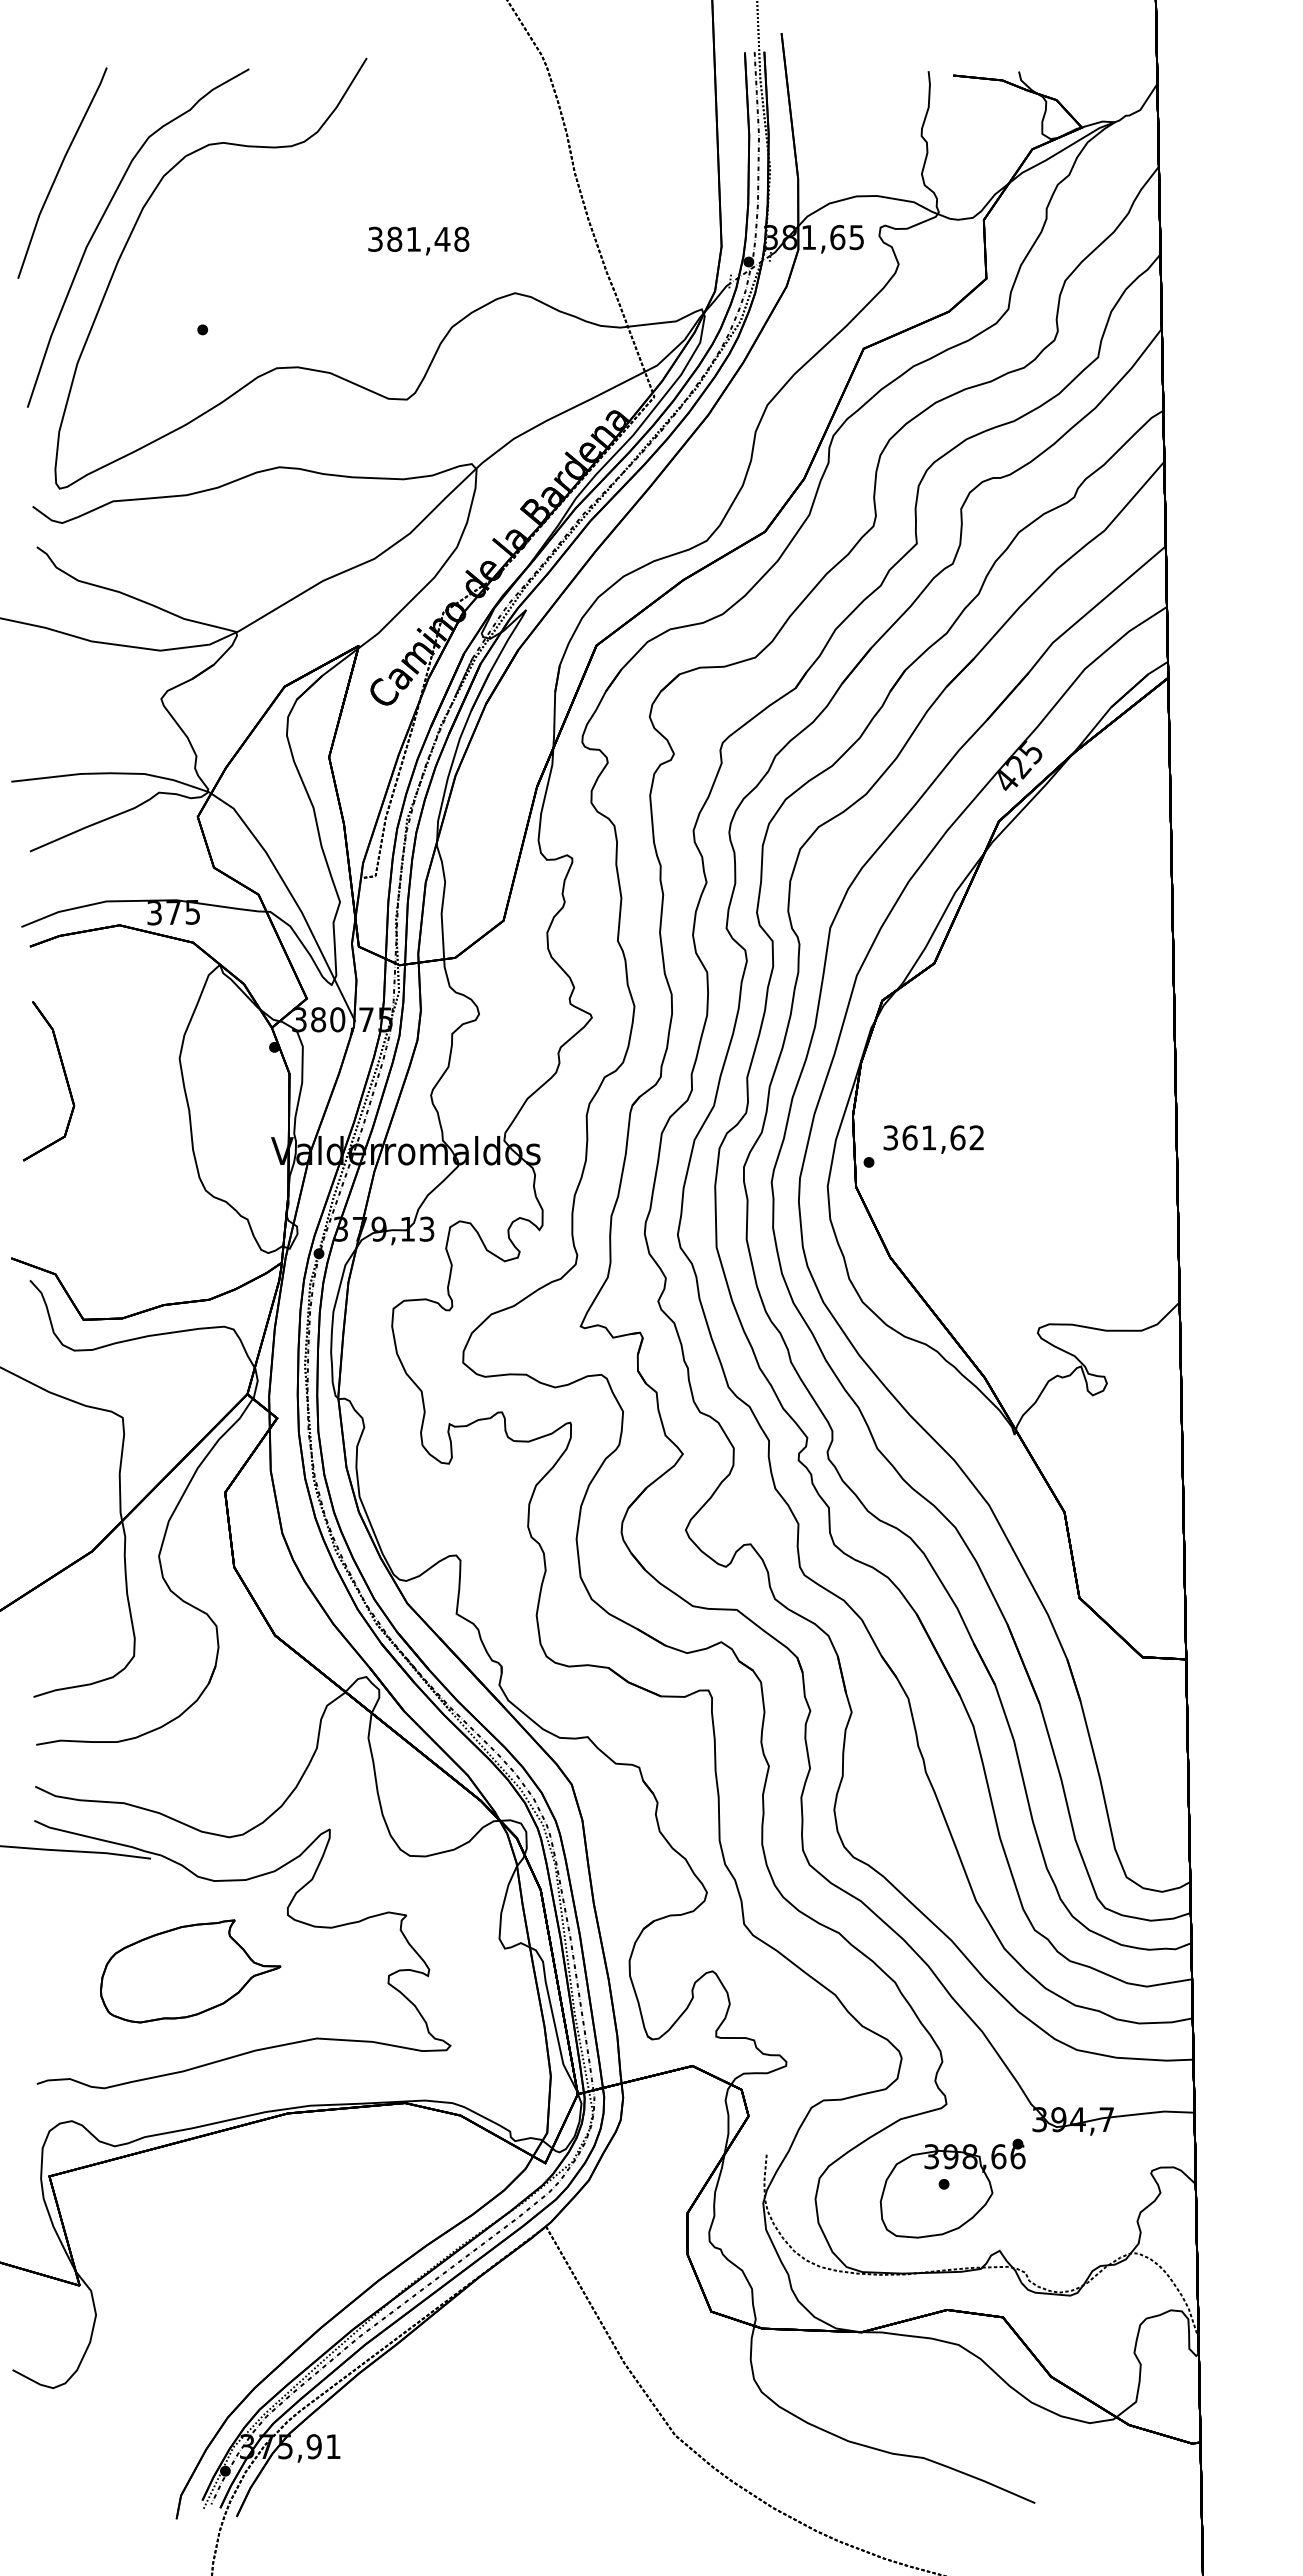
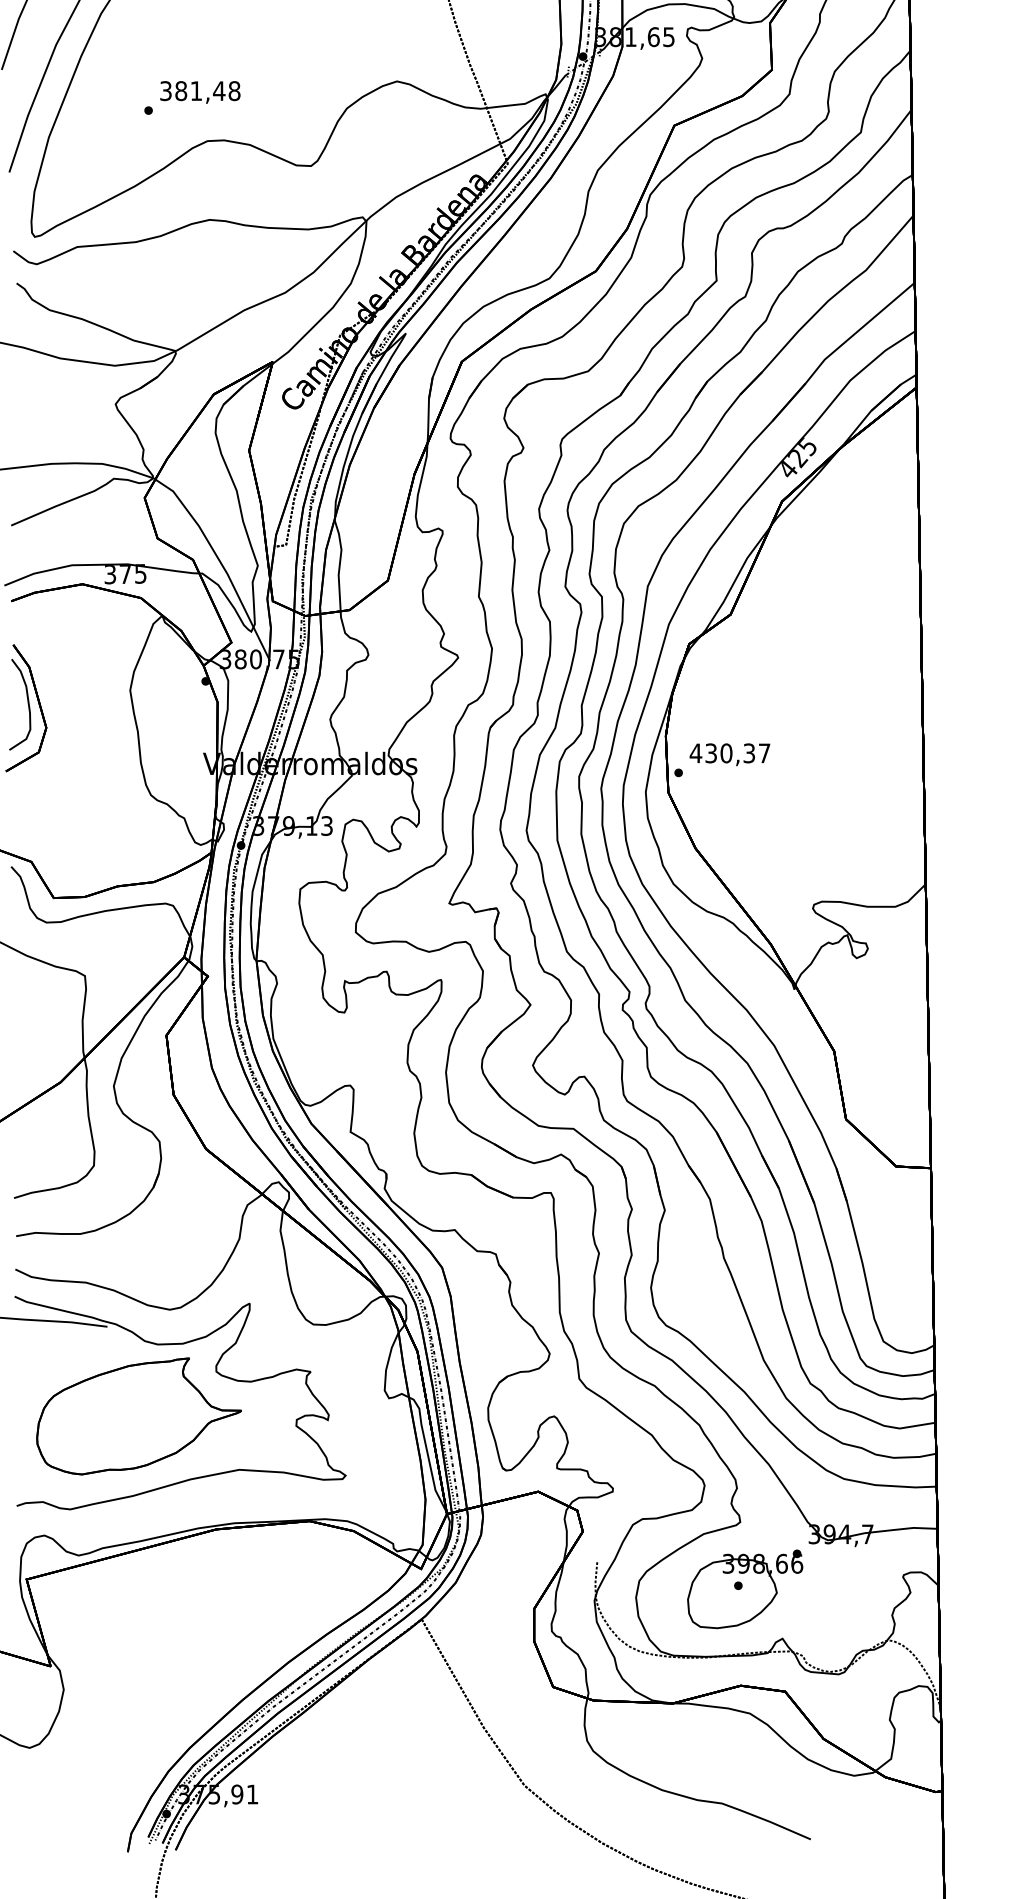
text: (418, 240) -> (200, 91), moved
curve: (50, 1073) -> (27, 702), added
text: (933, 1137) -> (729, 753), 361,62 -> 430,37
part: (190, 1971) -> (138, 1416), size x1.43

